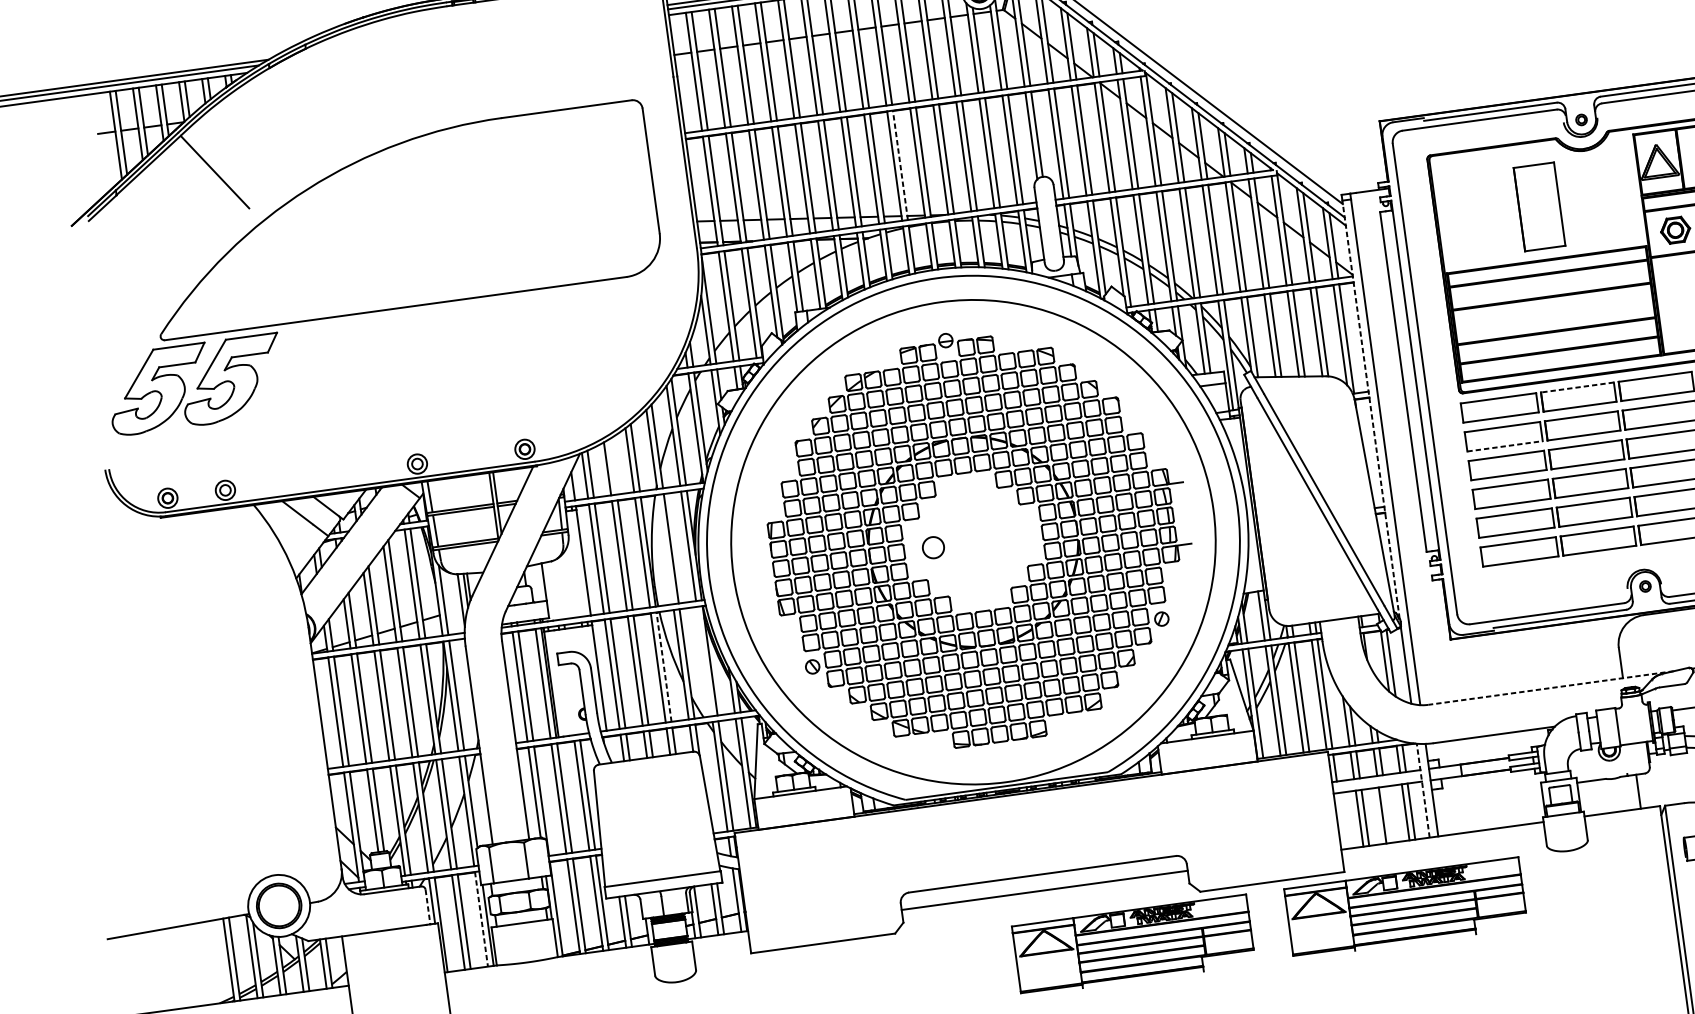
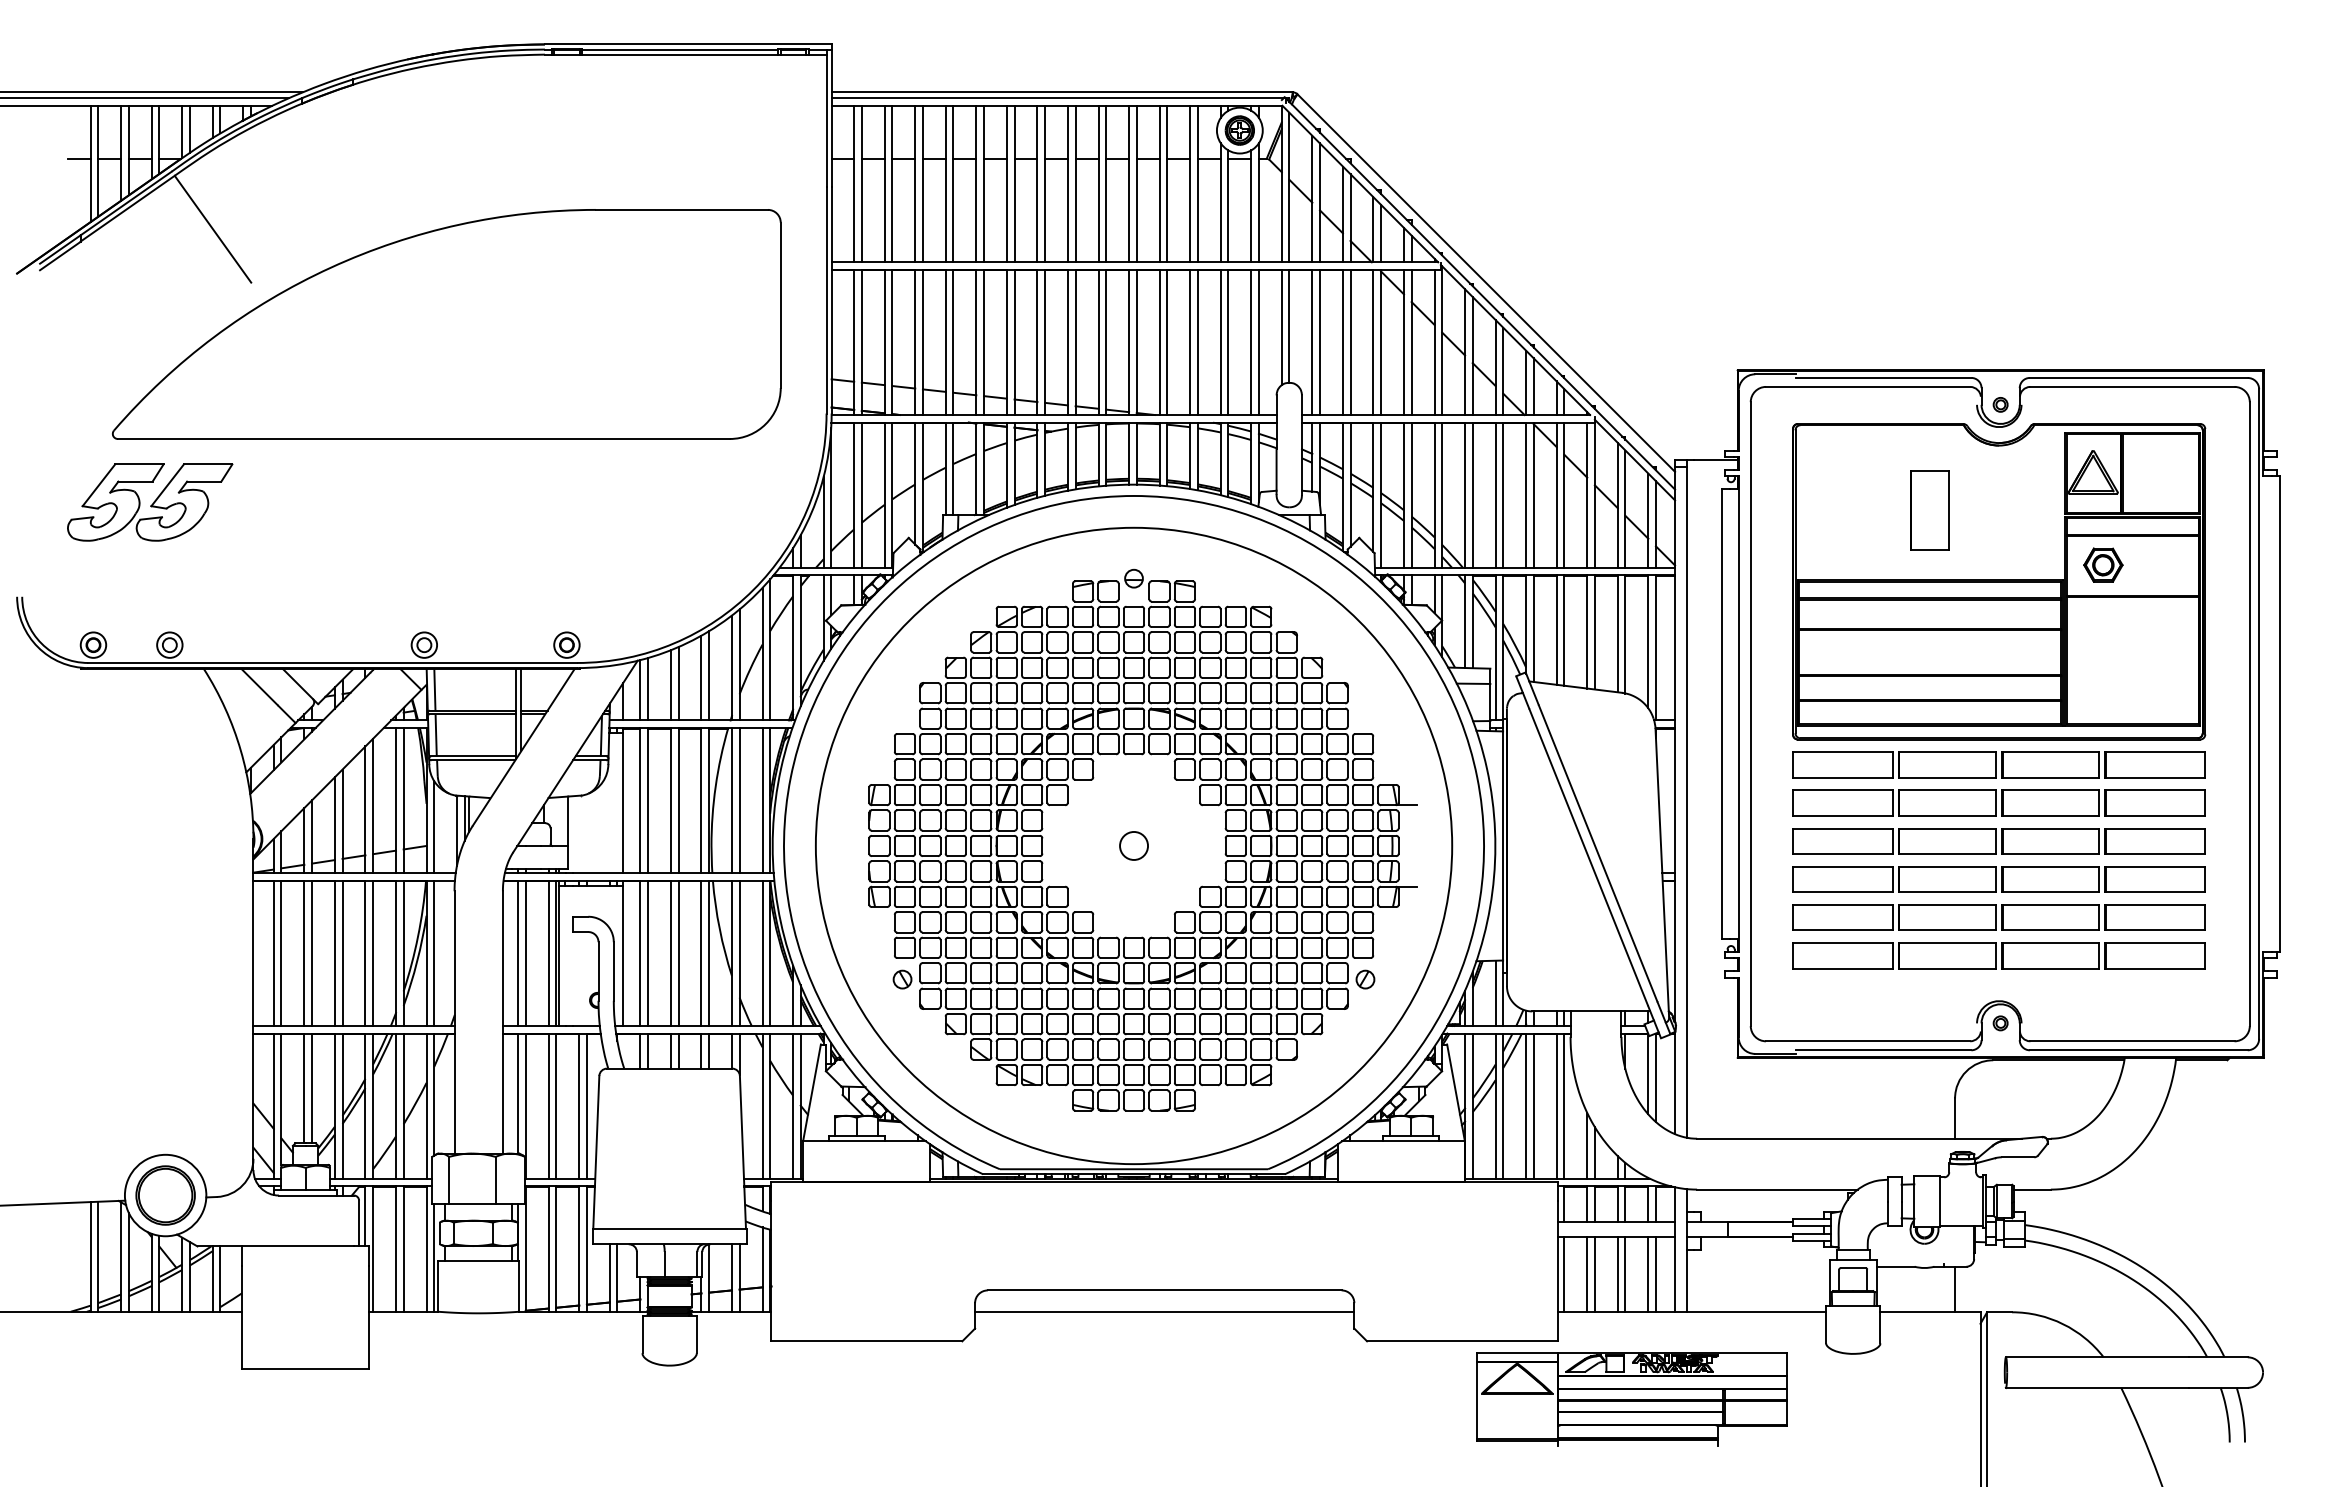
line: (900, 165) -> (1106, 342), dashed -> solid
part: (1538, 207) -> (1929, 510), size x0.71
part: (196, 384) -> (150, 502), size x0.71
line: (1577, 387) -> (1947, 752), dashed -> solid
line: (1371, 408) -> (1675, 743), dashed -> solid
line: (1504, 446) -> (1842, 815), dashed -> solid
line: (613, 466) -> (678, 683), added
circle: (933, 547) -> (1133, 845), moved
line: (665, 549) -> (732, 800), added
line: (704, 660) -> (762, 952), added
line: (664, 667) -> (709, 953), dashed -> solid
line: (1550, 687) -> (1859, 1138), dashed -> solid
line: (1423, 789) -> (1675, 1248), dashed -> solid
line: (1388, 814) -> (1625, 1274), added
line: (1342, 820) -> (1564, 1274), added
line: (428, 906) -> (359, 1223), dashed -> solid
line: (481, 919) -> (426, 1249), dashed -> solid
part: (1133, 945) -> (1270, 1399), removed

